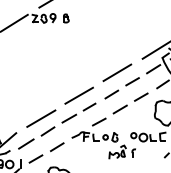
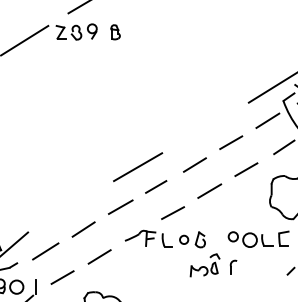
line: (117, 72) -> (204, 126), removed
line: (41, 118) -> (72, 206), removed

